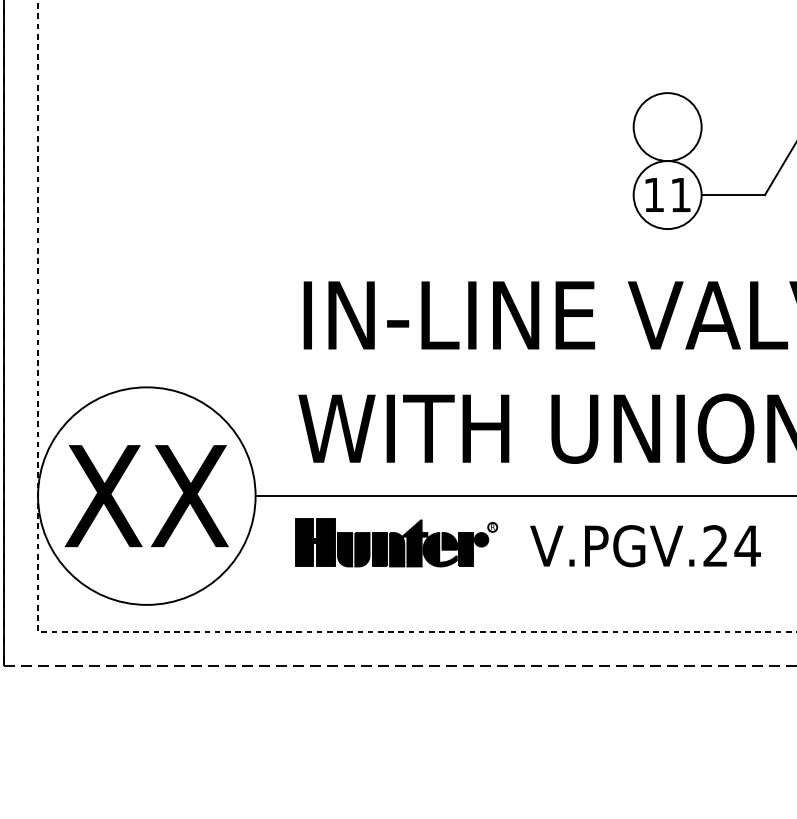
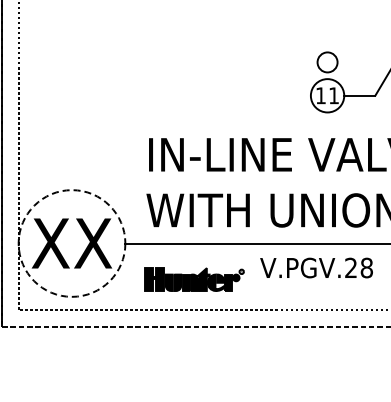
circle: (667, 127) -> (327, 62), size x0.6
circle: (145, 496) -> (71, 243), solid -> dashed
part: (396, 542) -> (194, 279), moved
text: (746, 545) -> (366, 267), V.PGV.24 -> V.PGV.28

